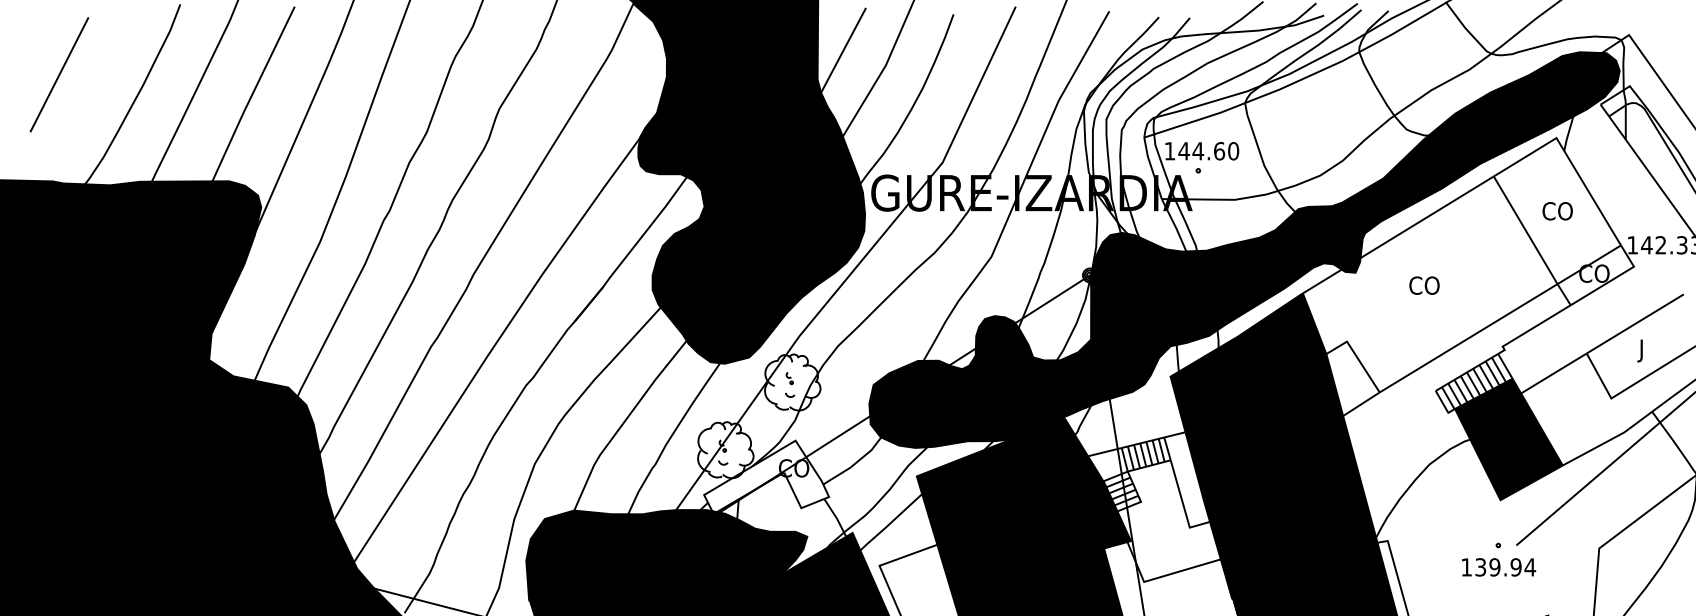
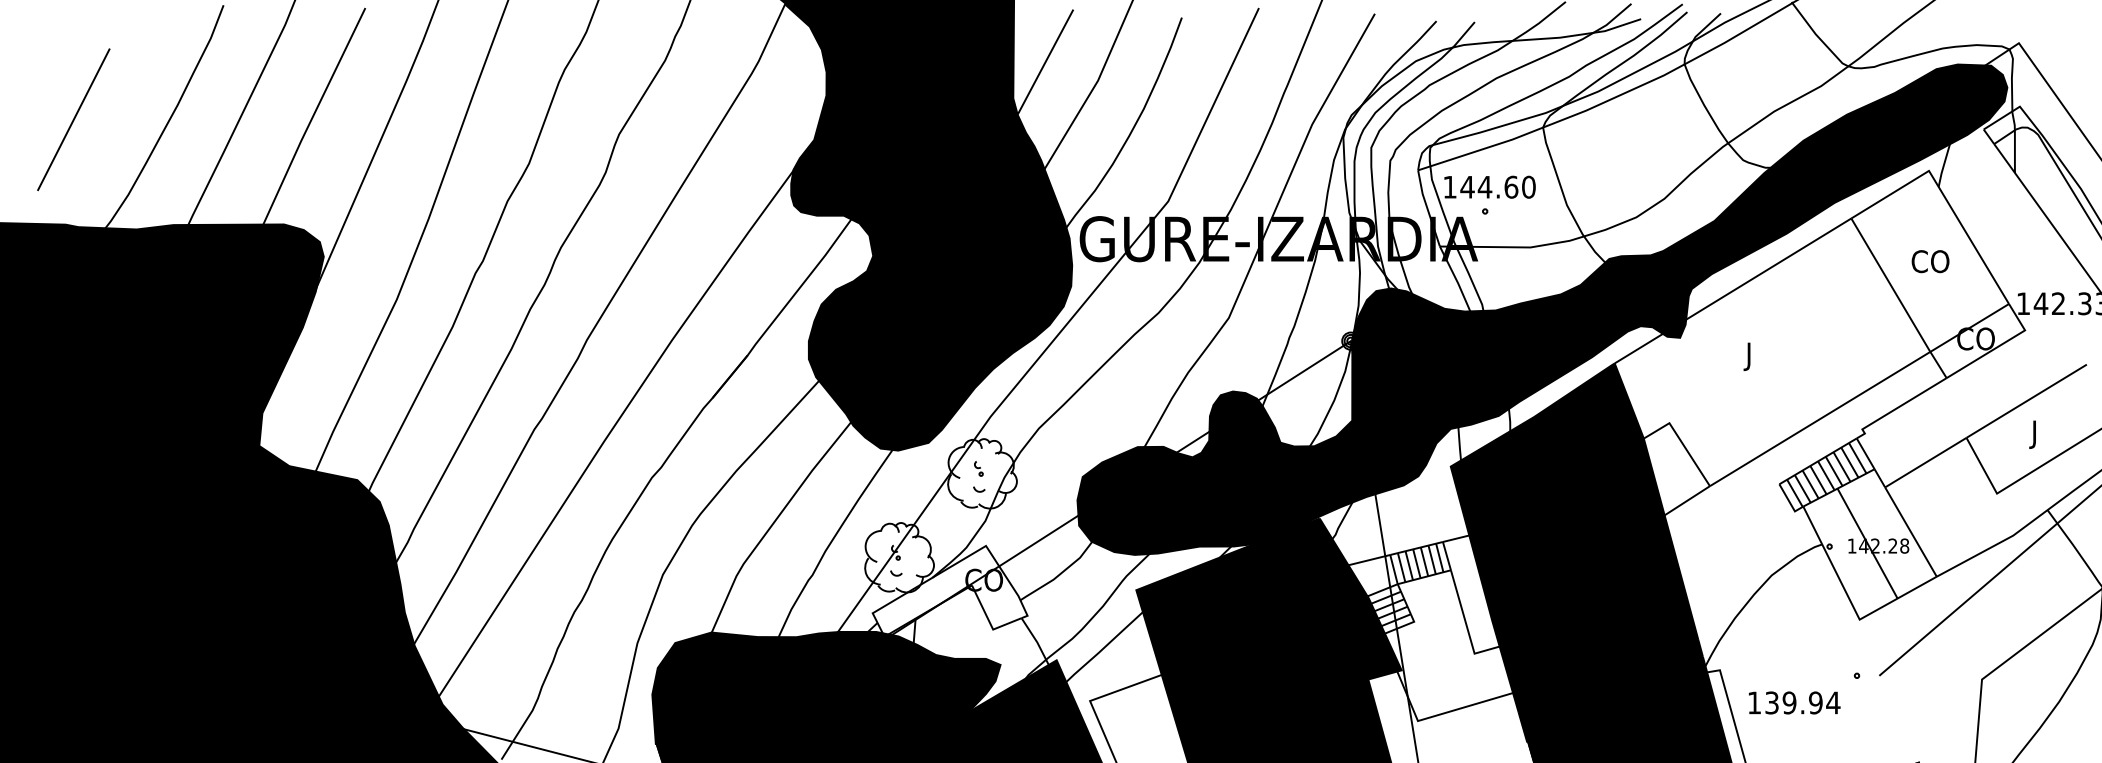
line: (59, 74) -> (73, 119), moved
text: (1422, 287) -> (1762, 356), CO -> J
fill: (1508, 439) -> (1869, 544), removed
text: (1499, 567) -> (1795, 703), moved

